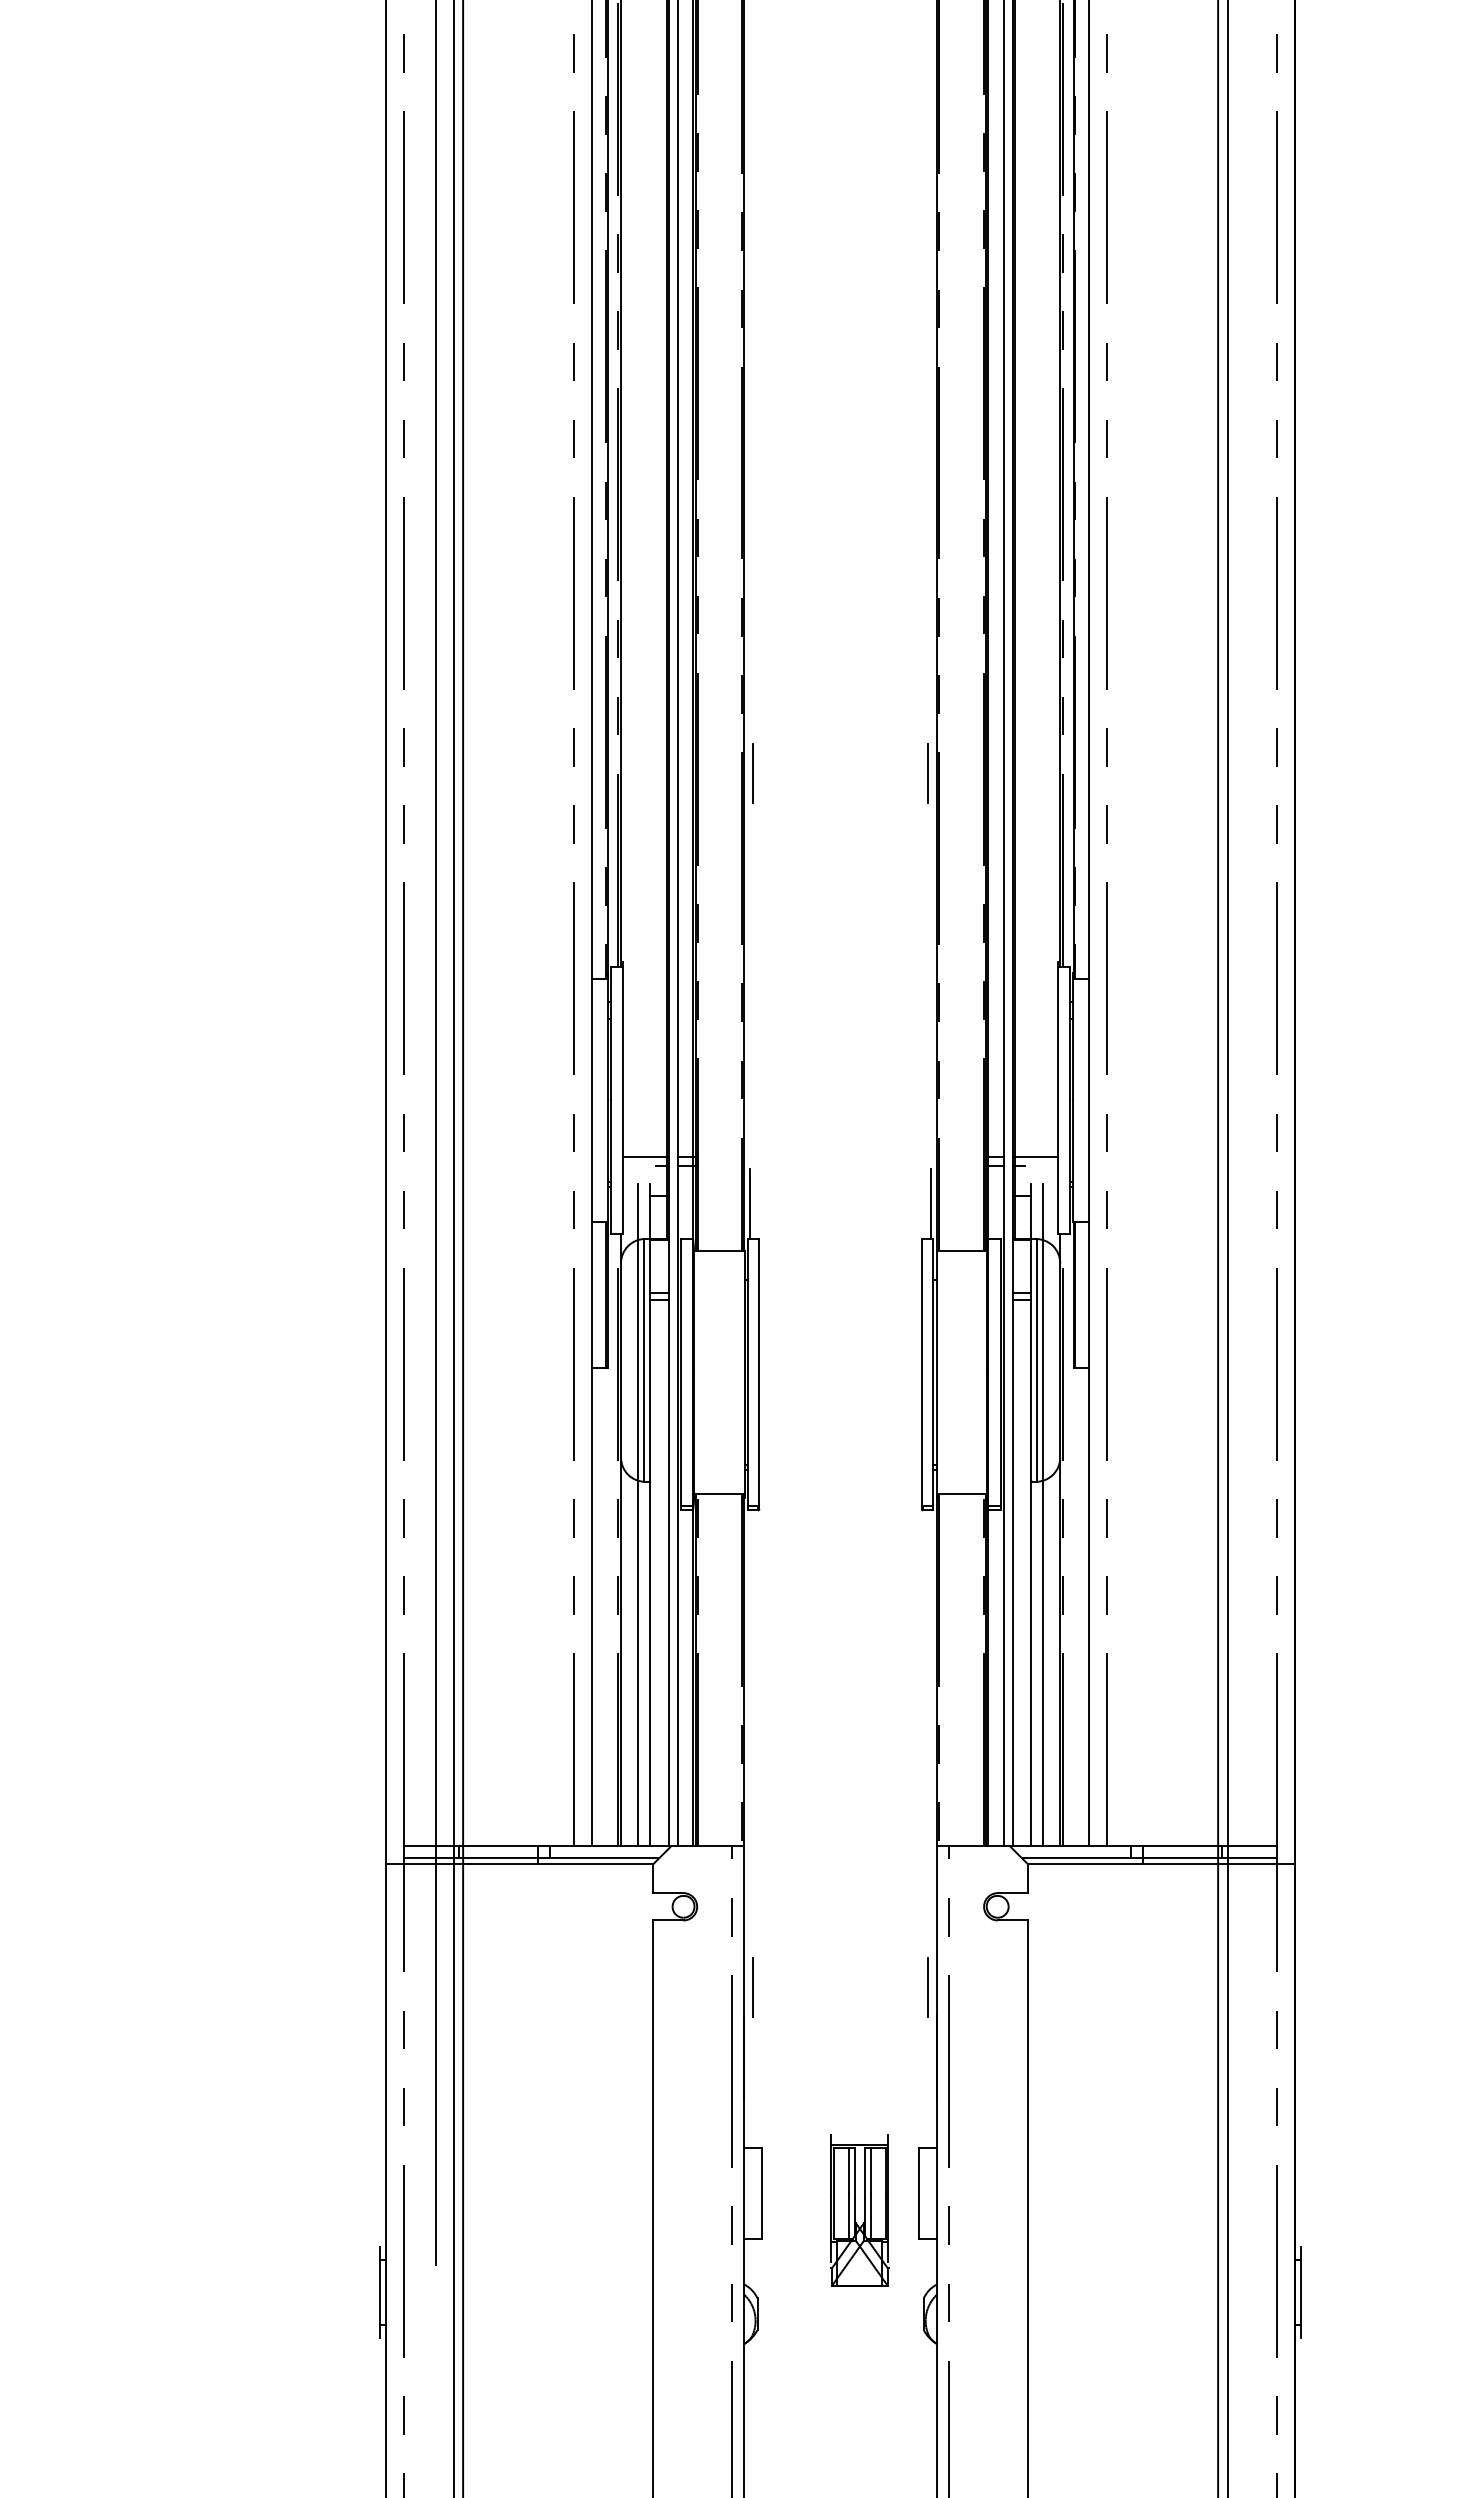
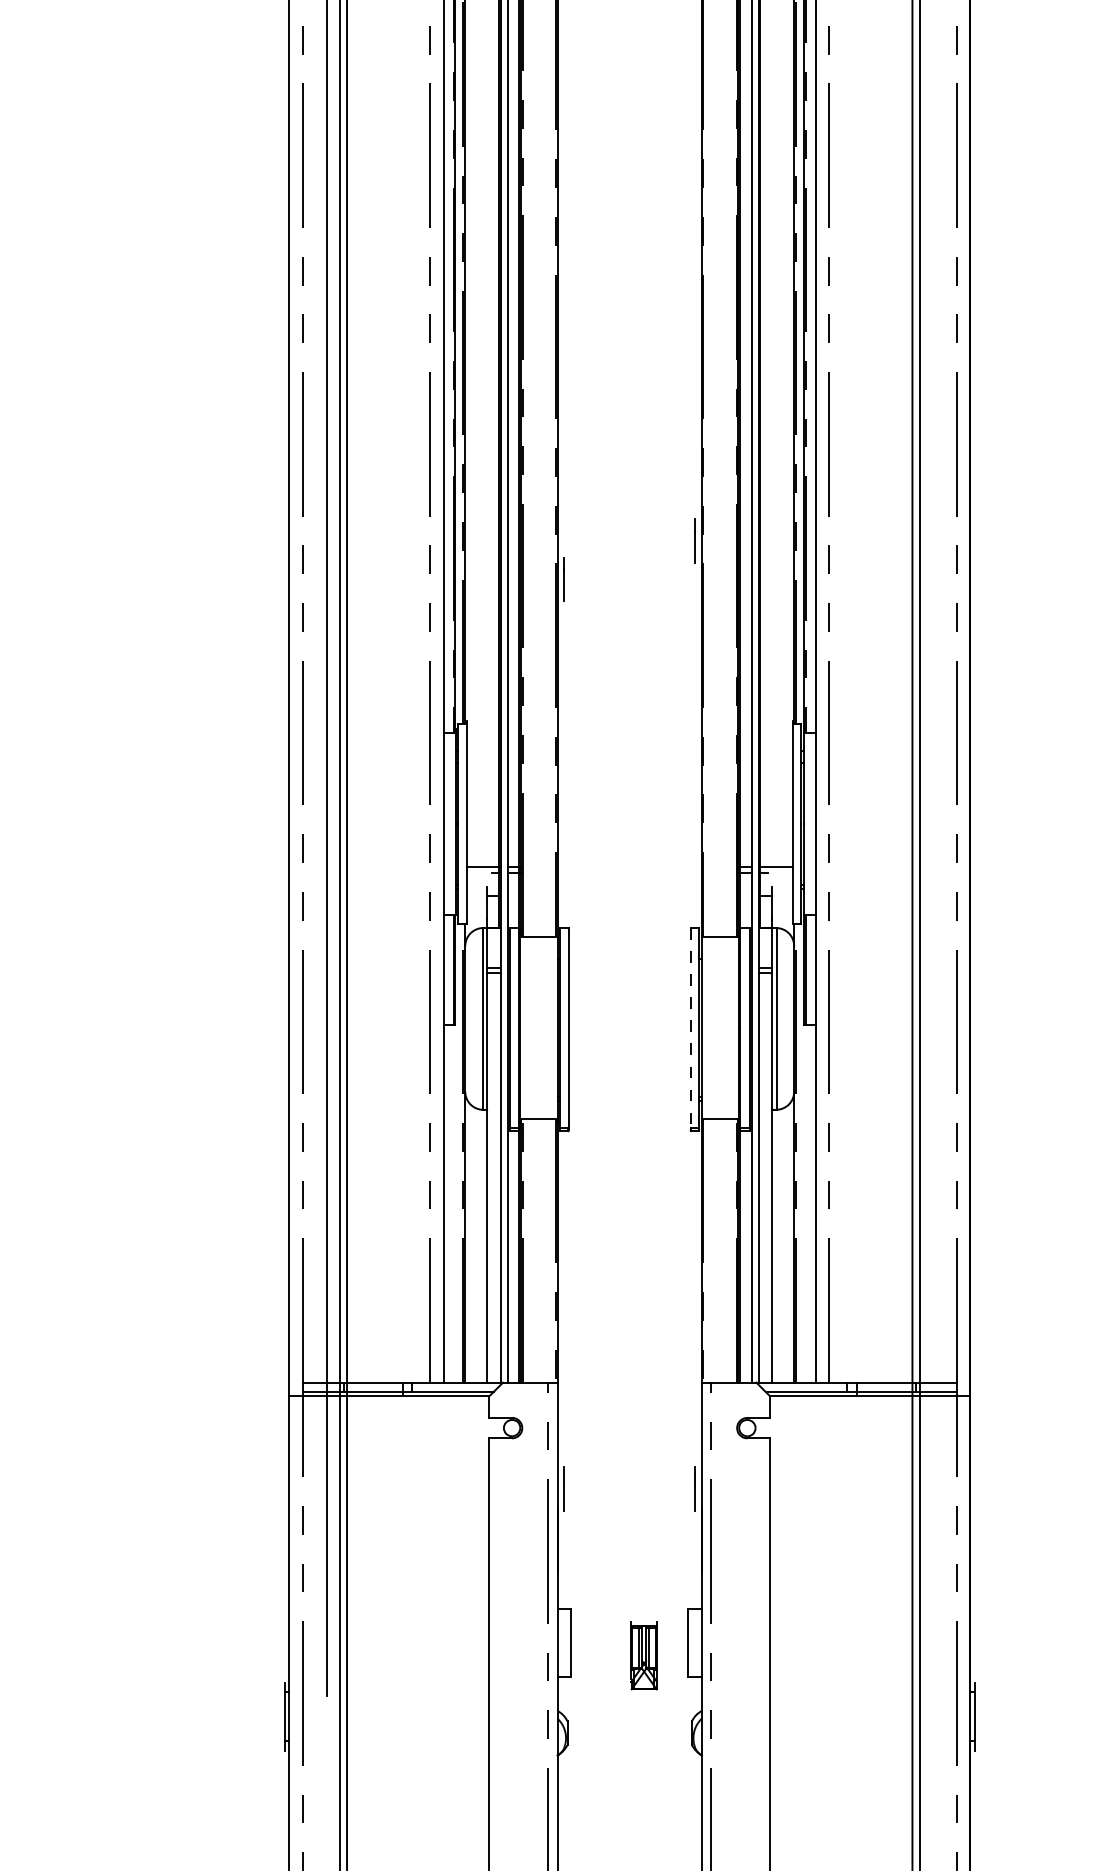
line: (927, 773) -> (694, 541), moved
line: (750, 1203) -> (562, 901), removed
line: (930, 1203) -> (697, 901), removed
line: (921, 1372) -> (690, 1027), solid -> dashed
line: (638, 1515) -> (478, 1135), removed
line: (1043, 1515) -> (781, 1135), removed
part: (859, 2210) -> (643, 1655), size x0.6

